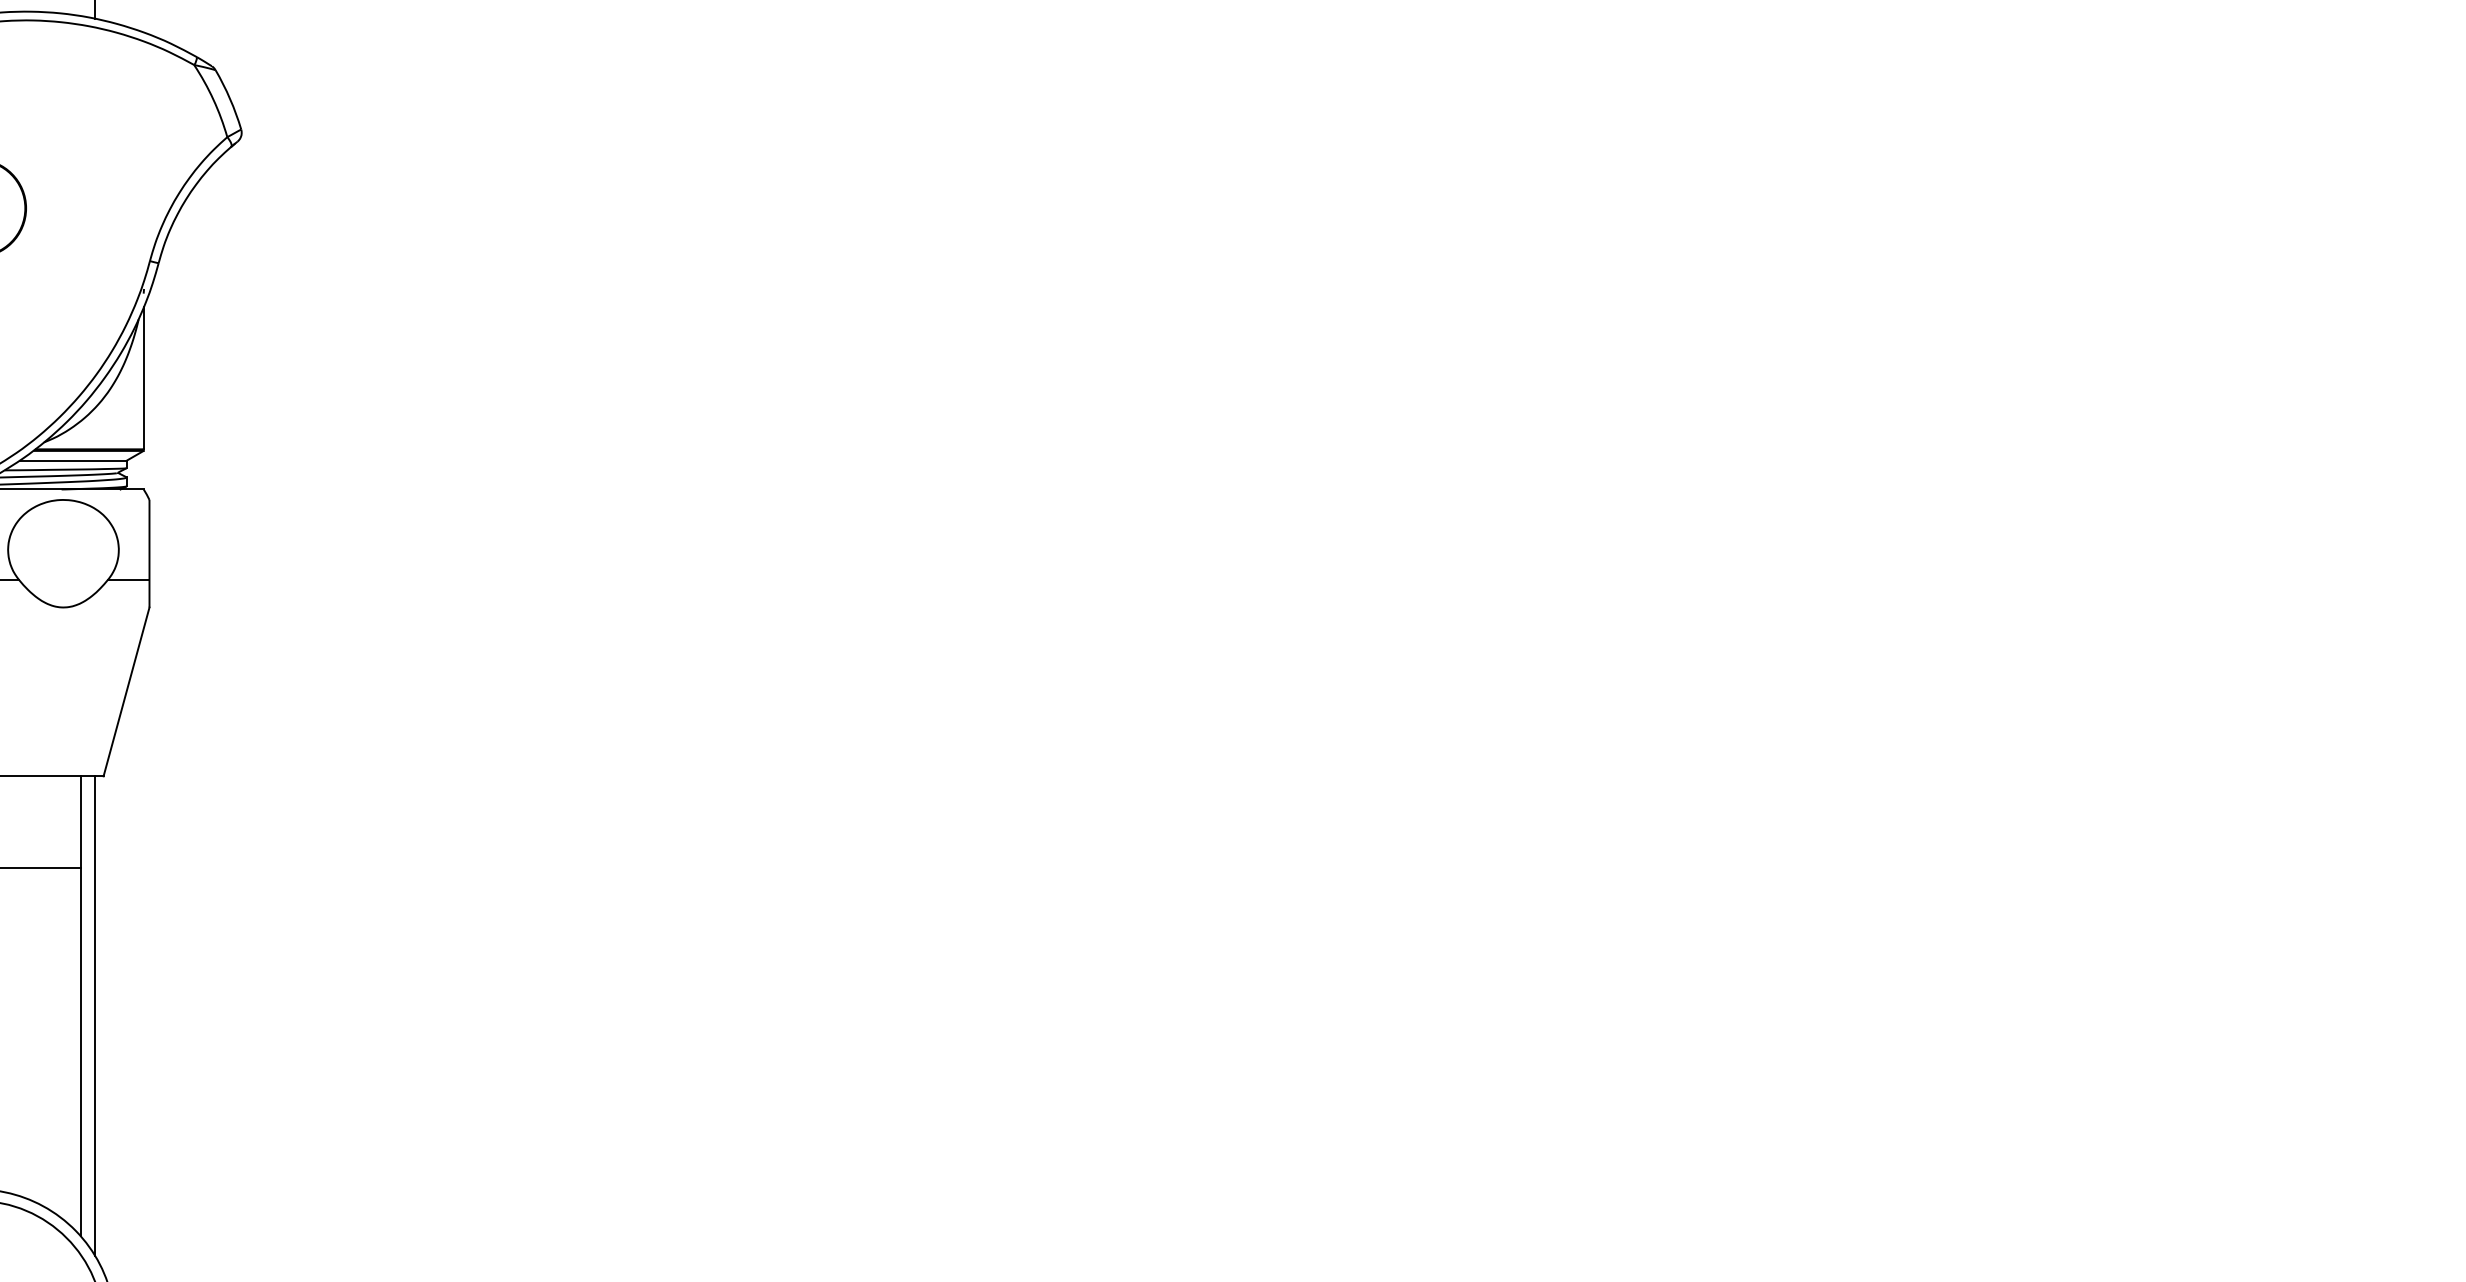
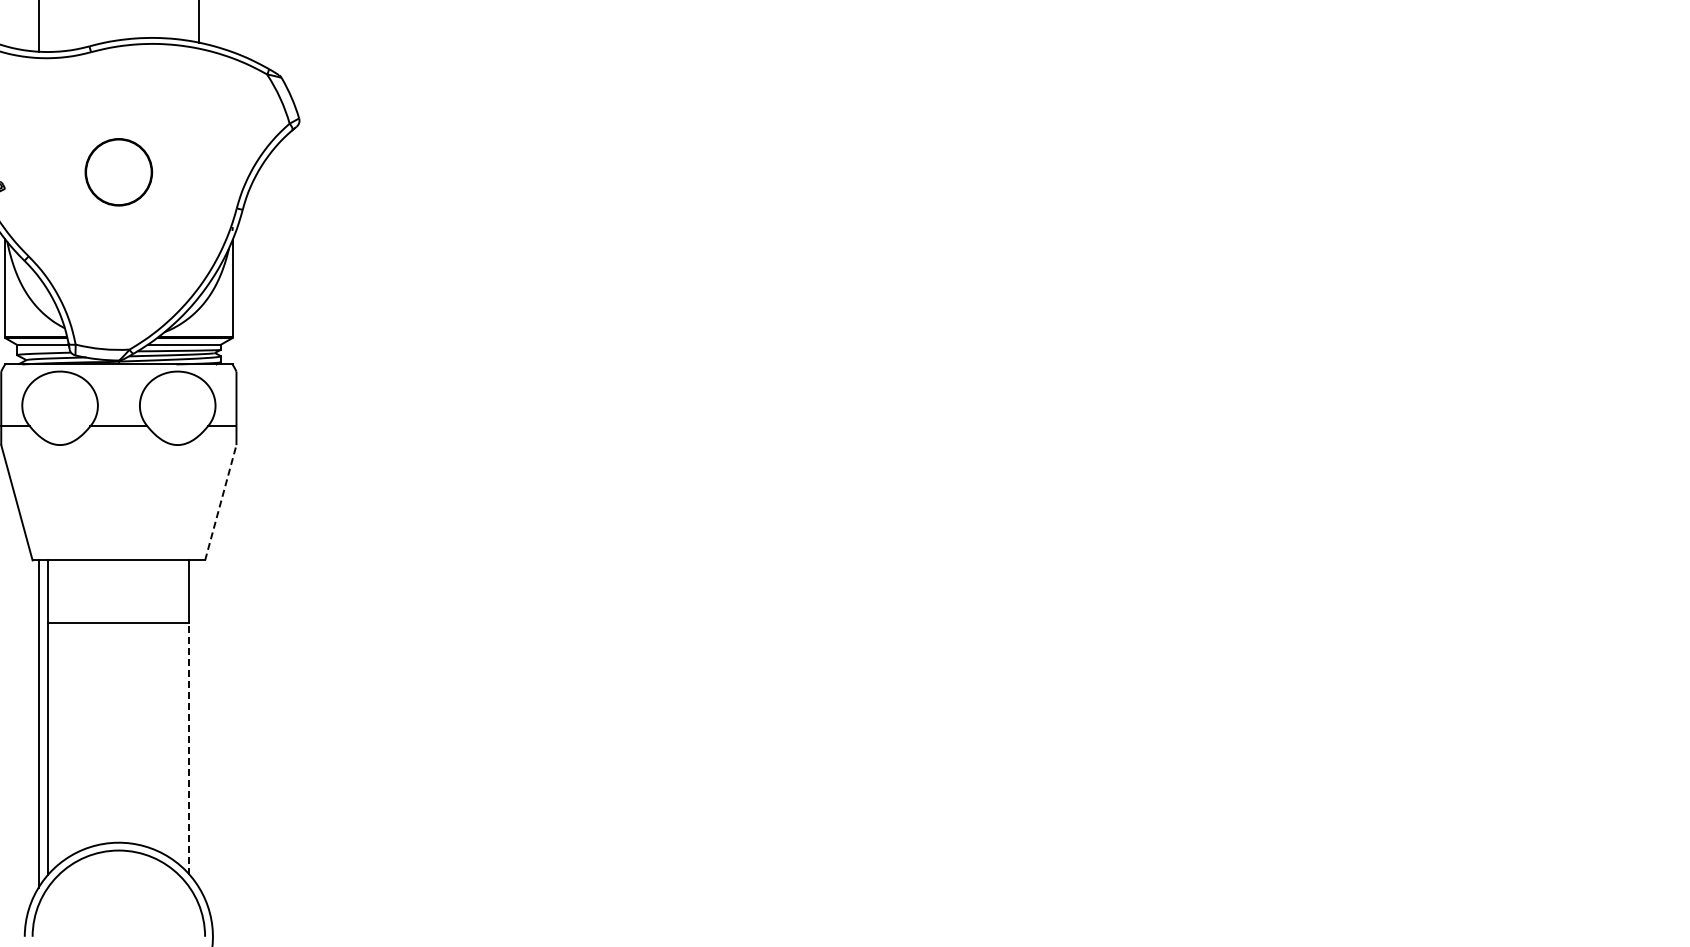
line: (126, 691) -> (220, 502), solid -> dashed
line: (95, 1014) -> (199, 723), removed
line: (80, 1051) -> (189, 748), solid -> dashed

